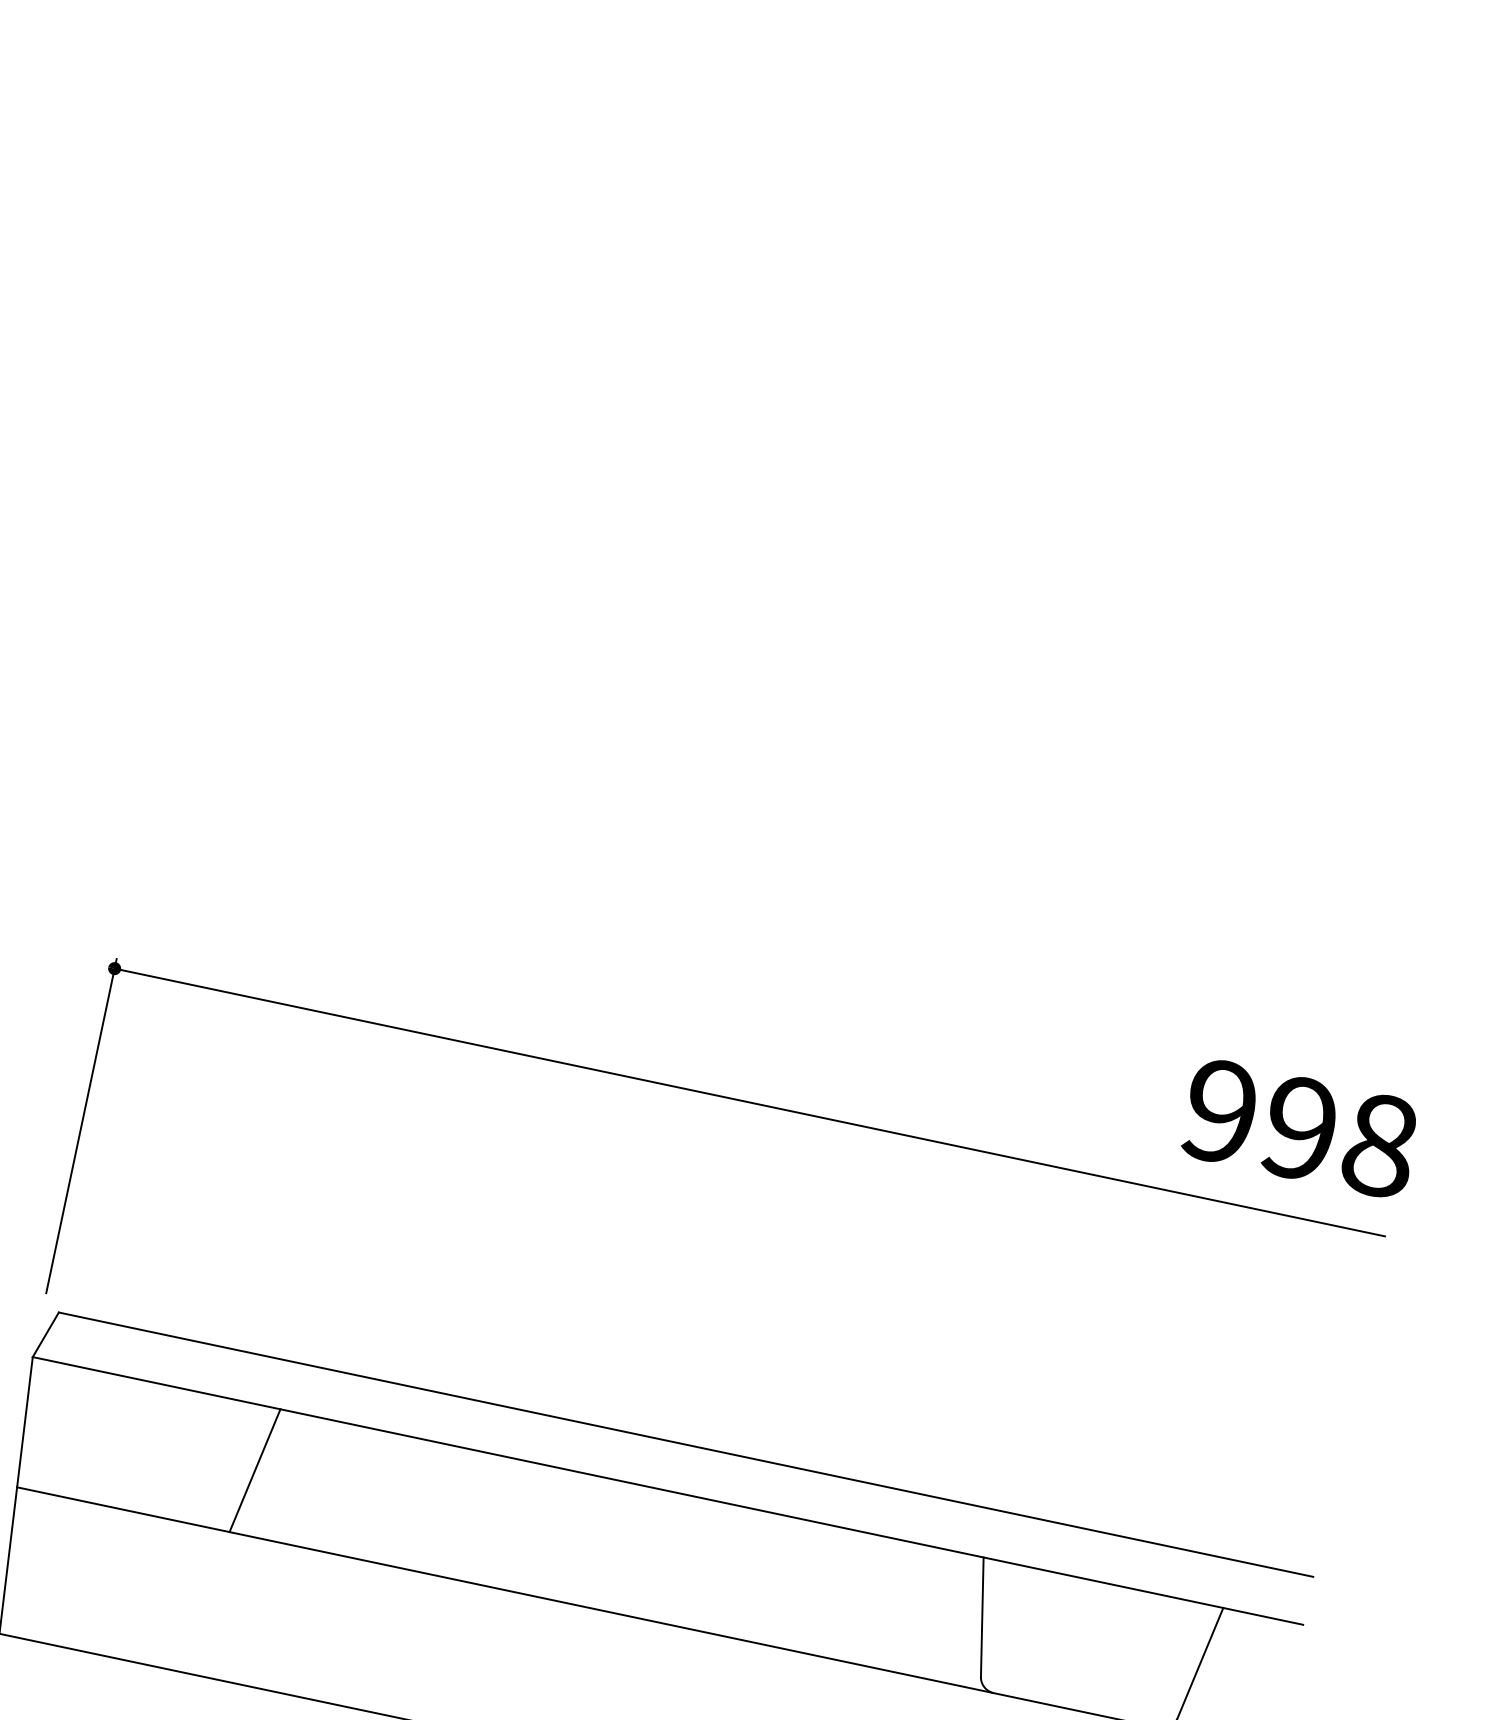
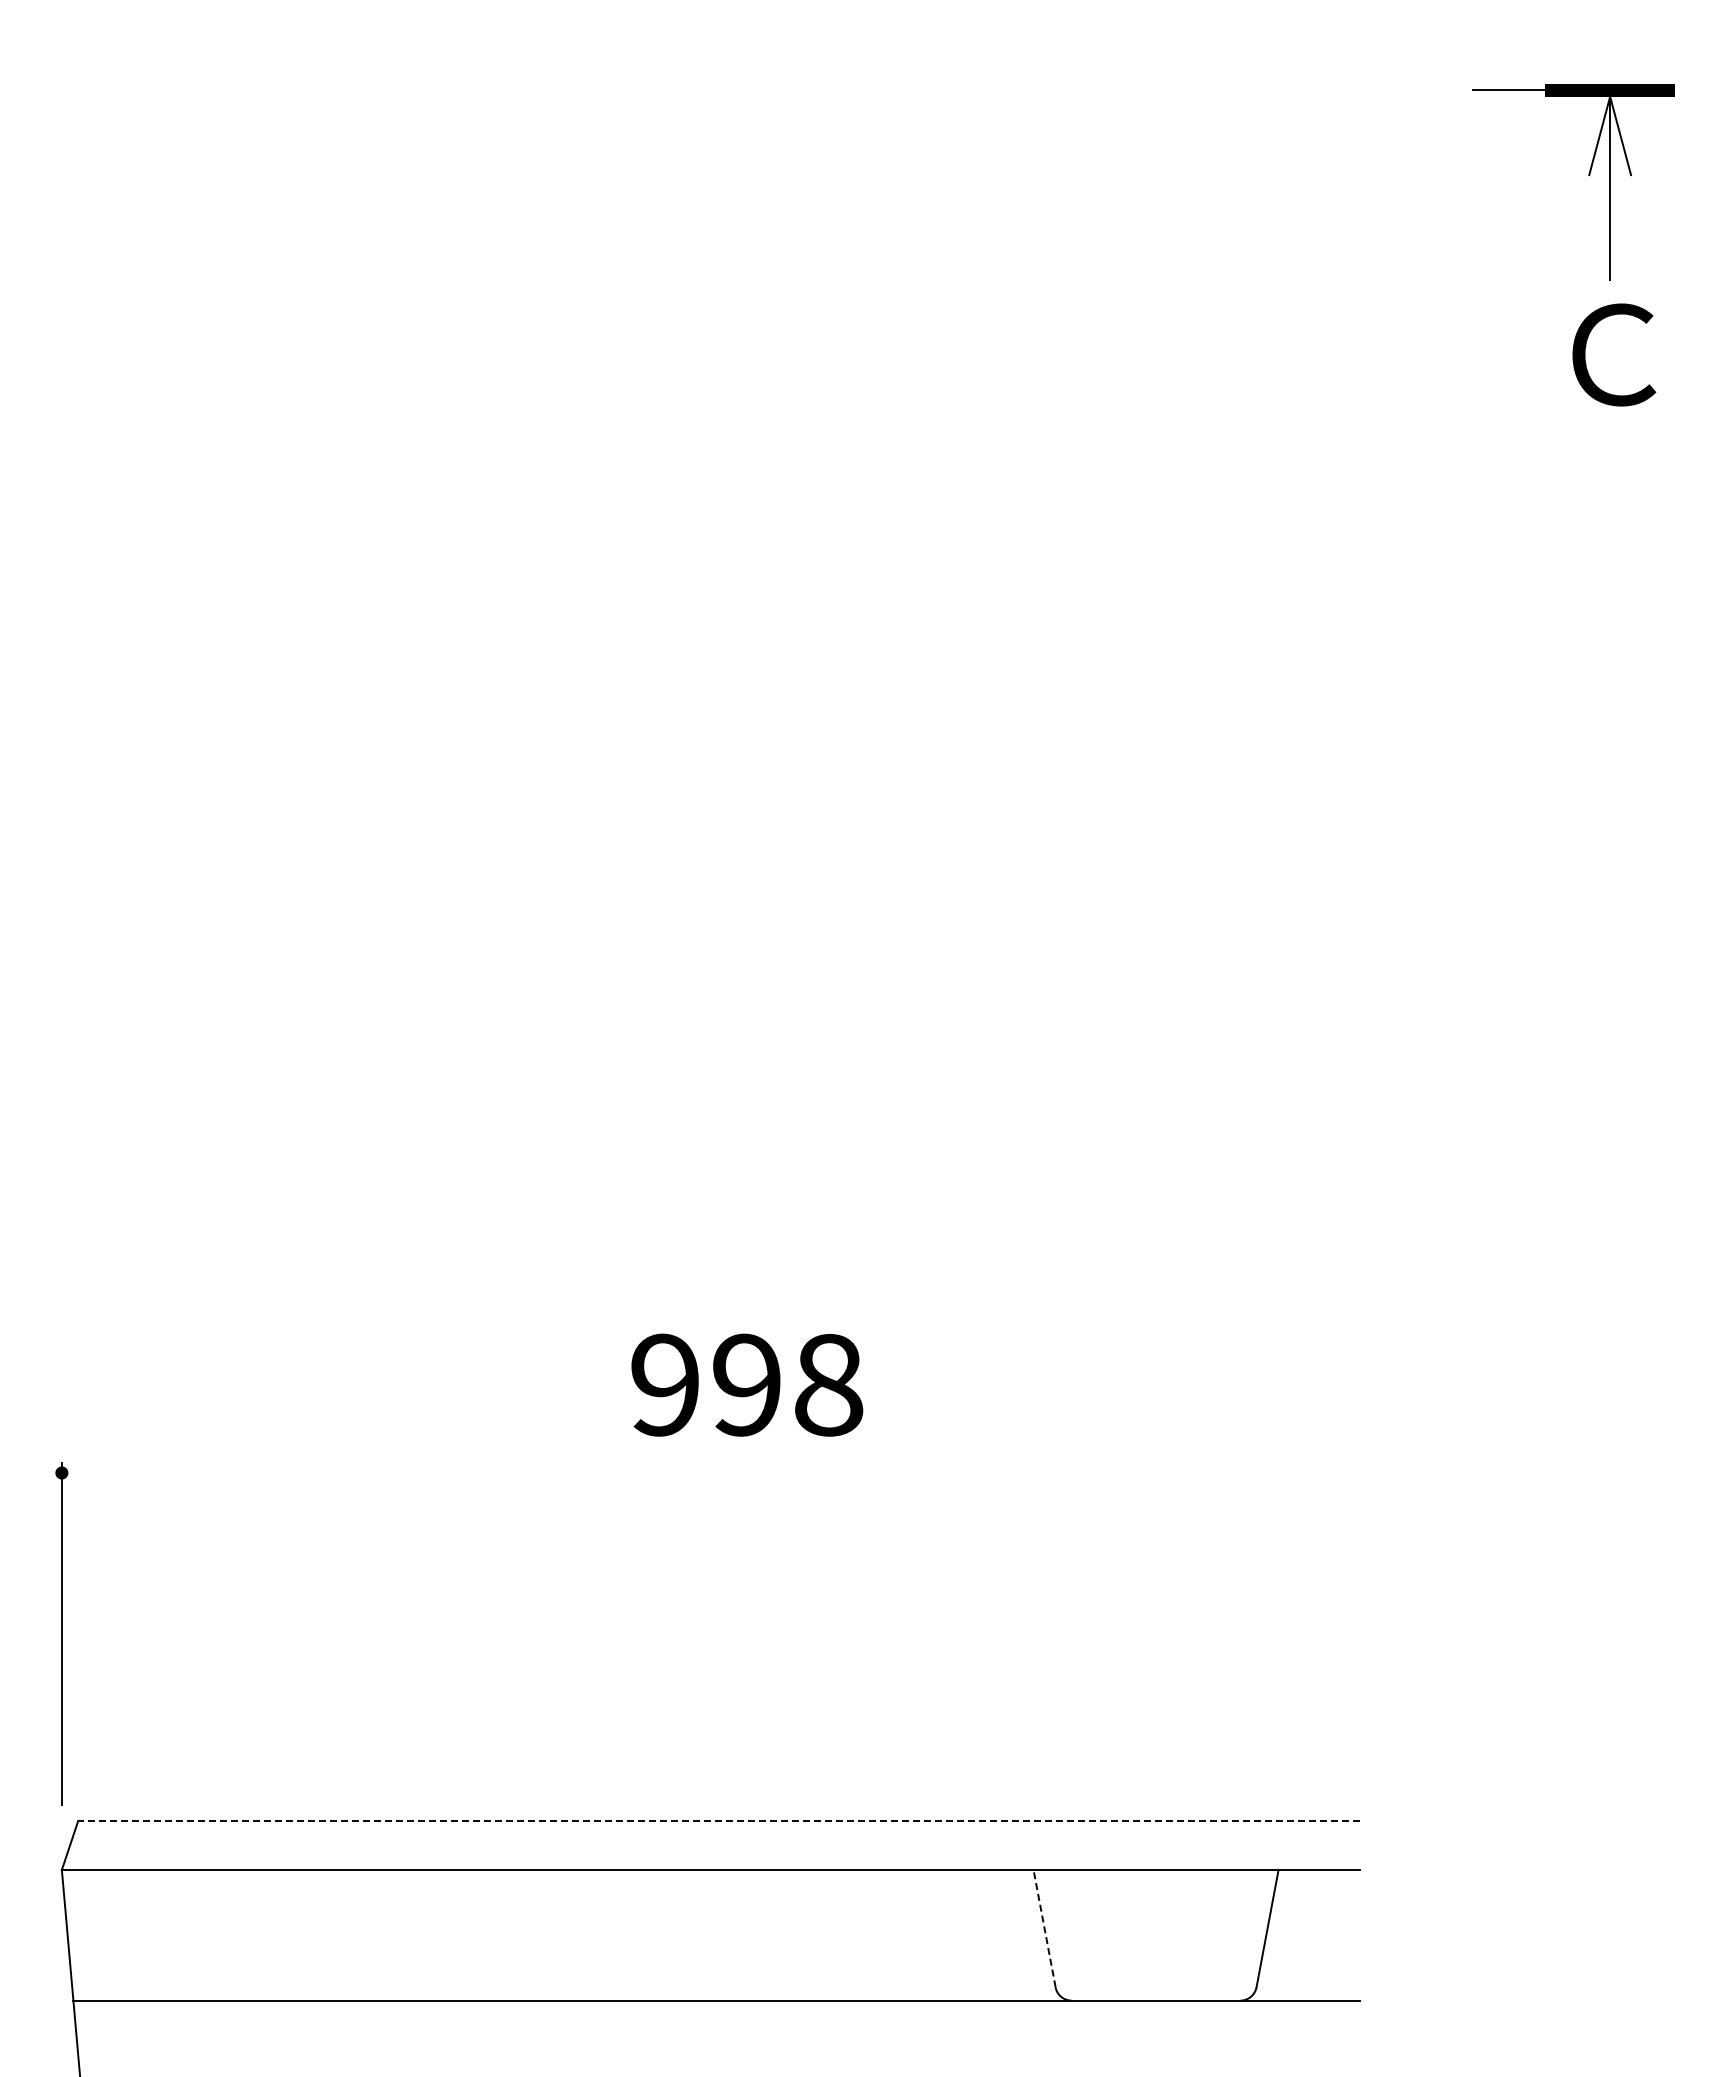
line: (749, 1102) -> (710, 1473), removed
text: (1300, 1128) -> (747, 1384), moved
line: (686, 1444) -> (719, 1820), solid -> dashed
line: (254, 1469) -> (302, 1934), removed
line: (982, 1616) -> (1044, 1928), solid -> dashed

